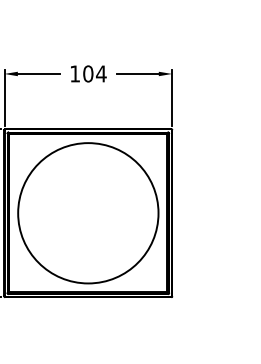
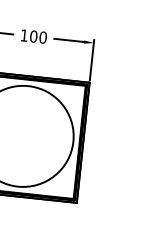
text: (101, 73) -> (43, 37), 104 -> 100

